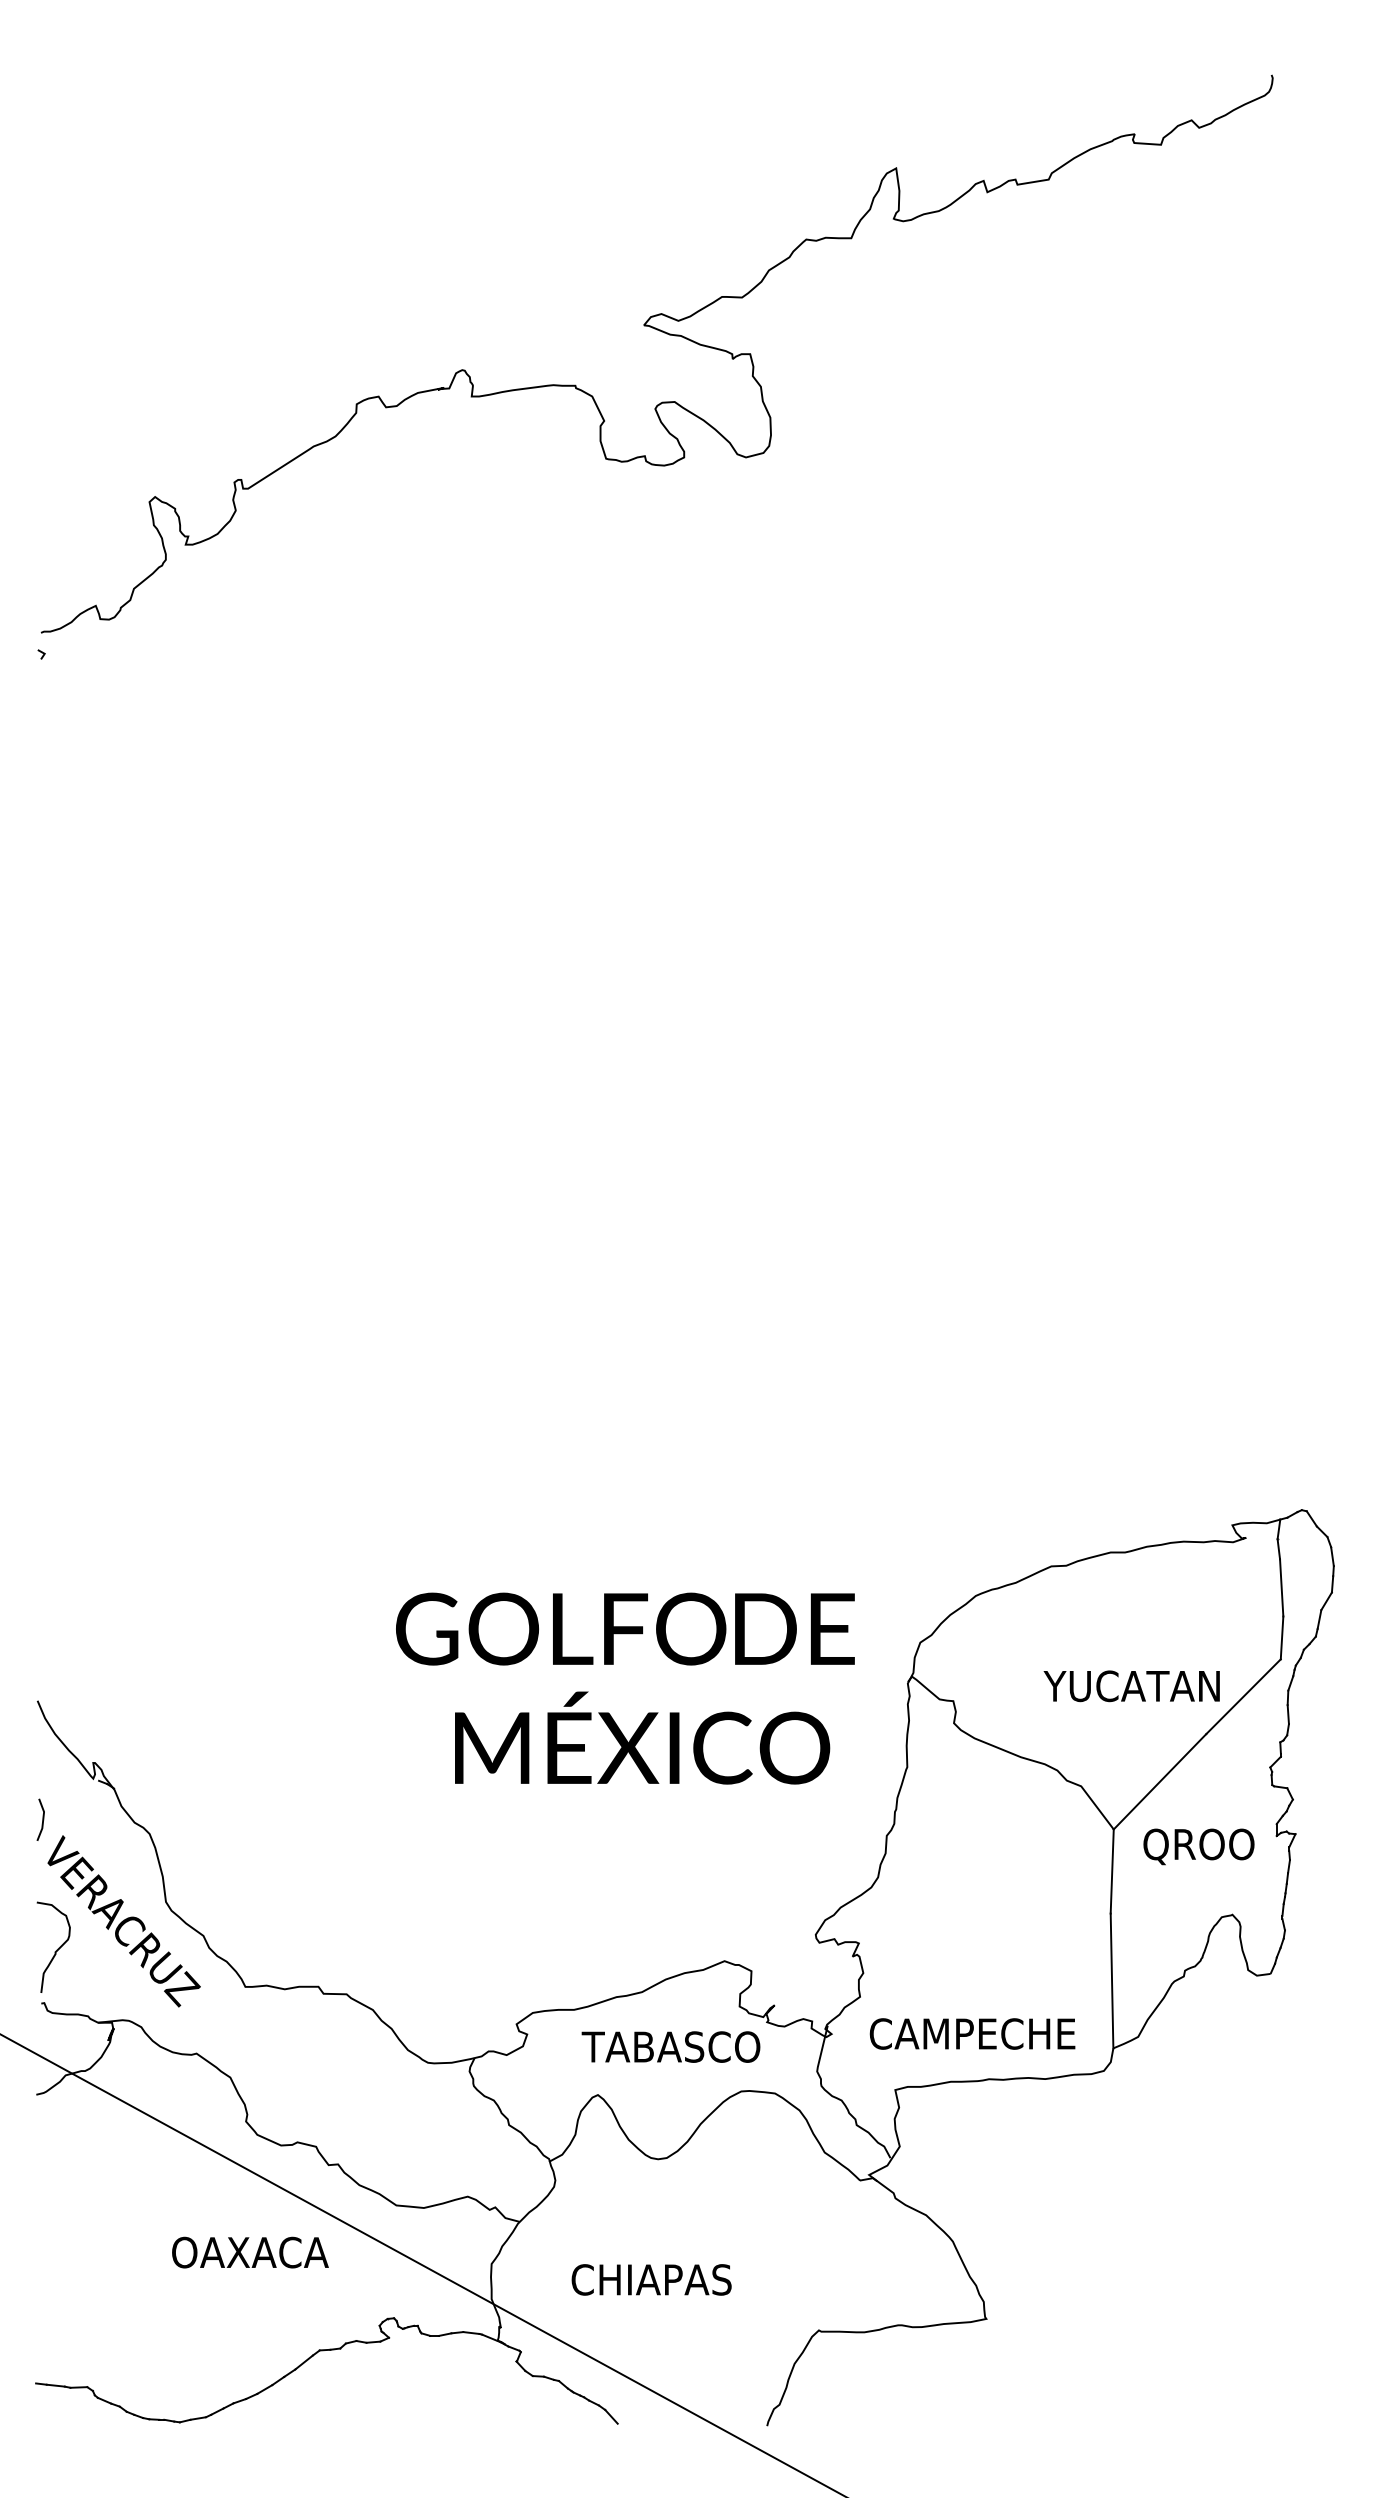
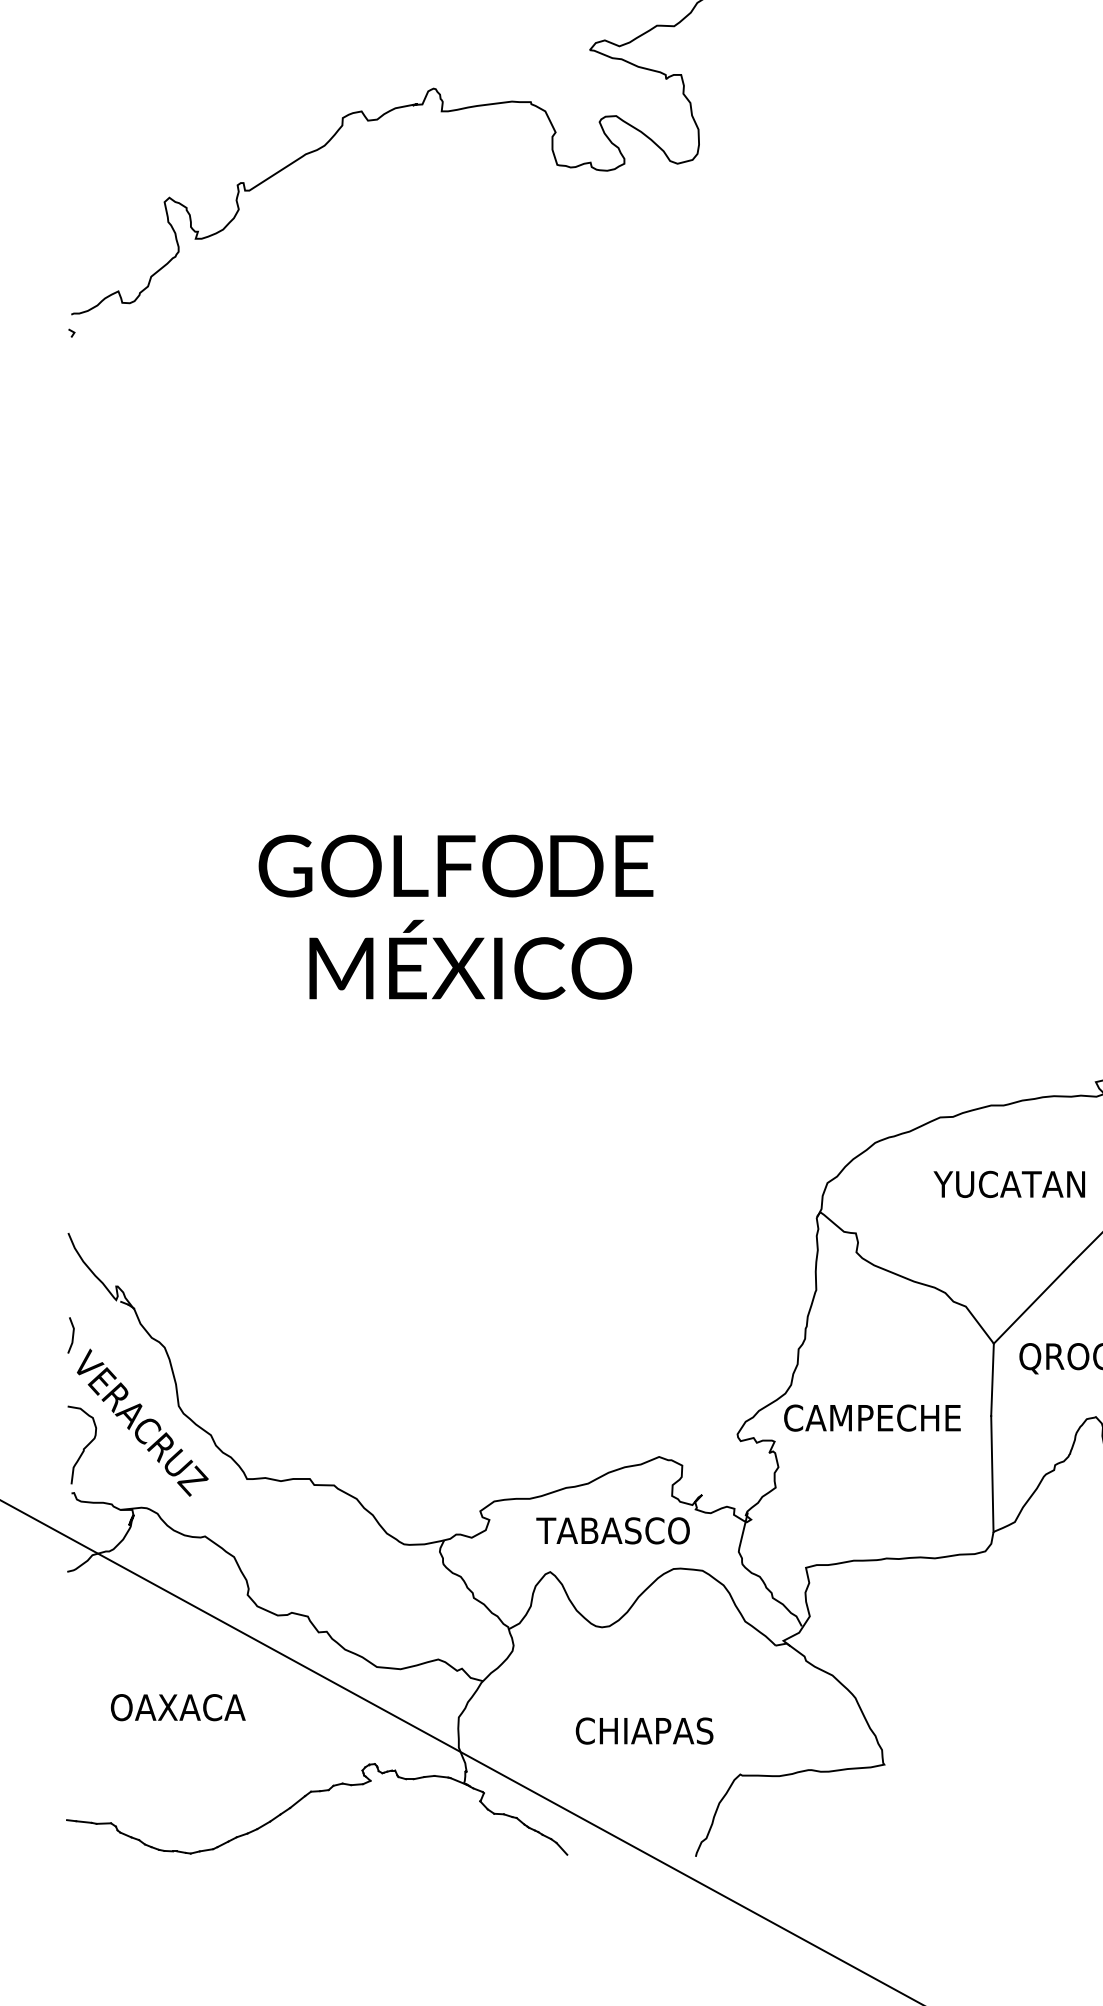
text: (1131, 1686) -> (1009, 1184), moved
text: (625, 1688) -> (456, 917), moved
text: (972, 2033) -> (872, 1417), moved
text: (250, 2252) -> (178, 1707), moved
text: (651, 2279) -> (644, 1730), moved

